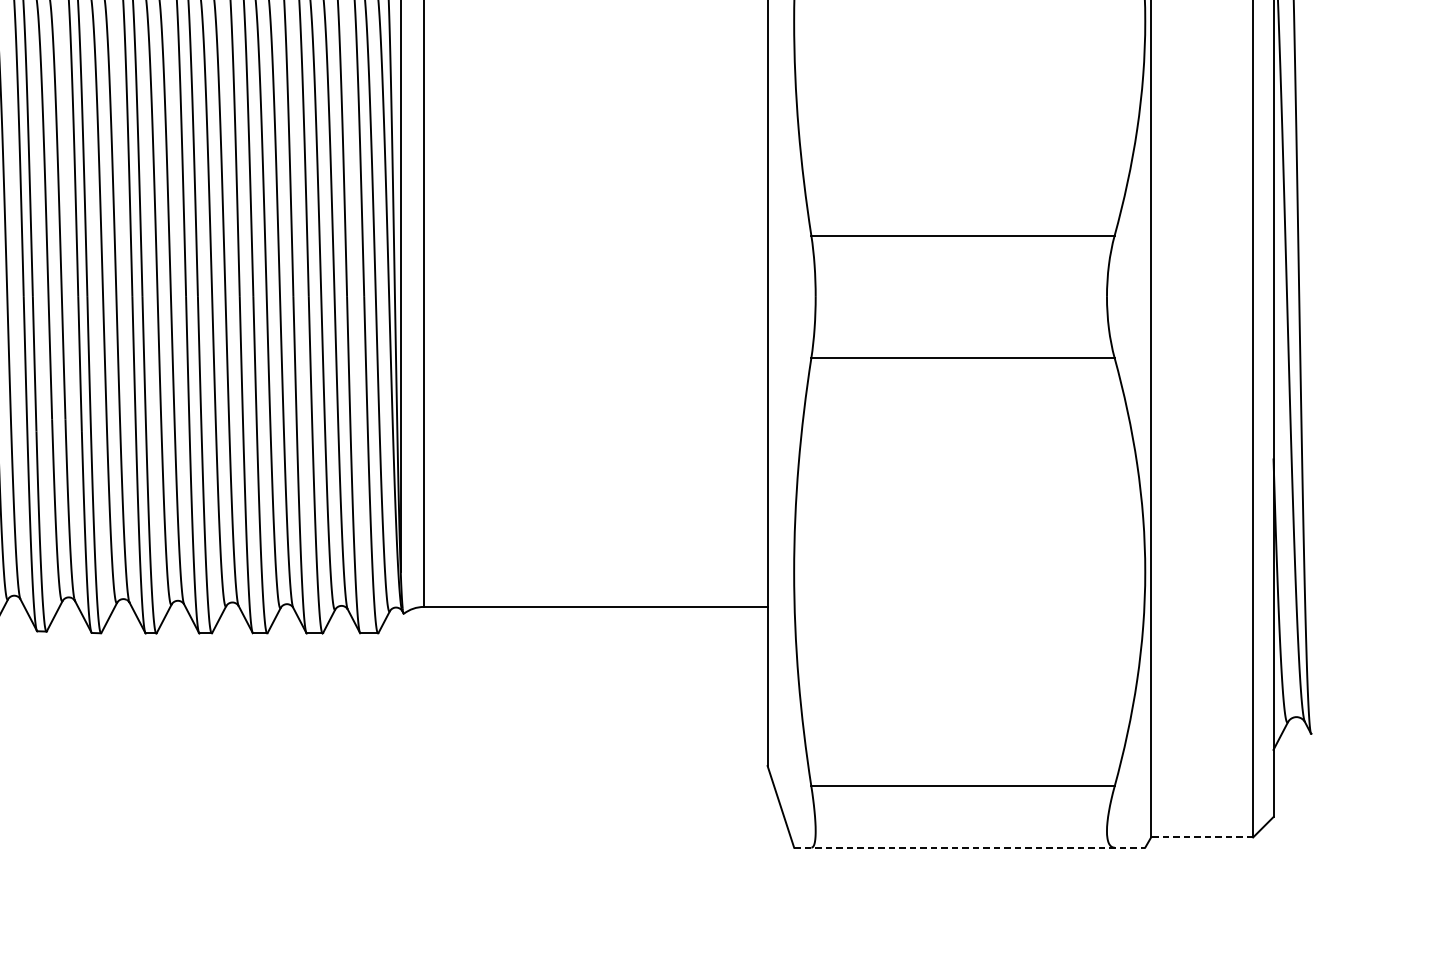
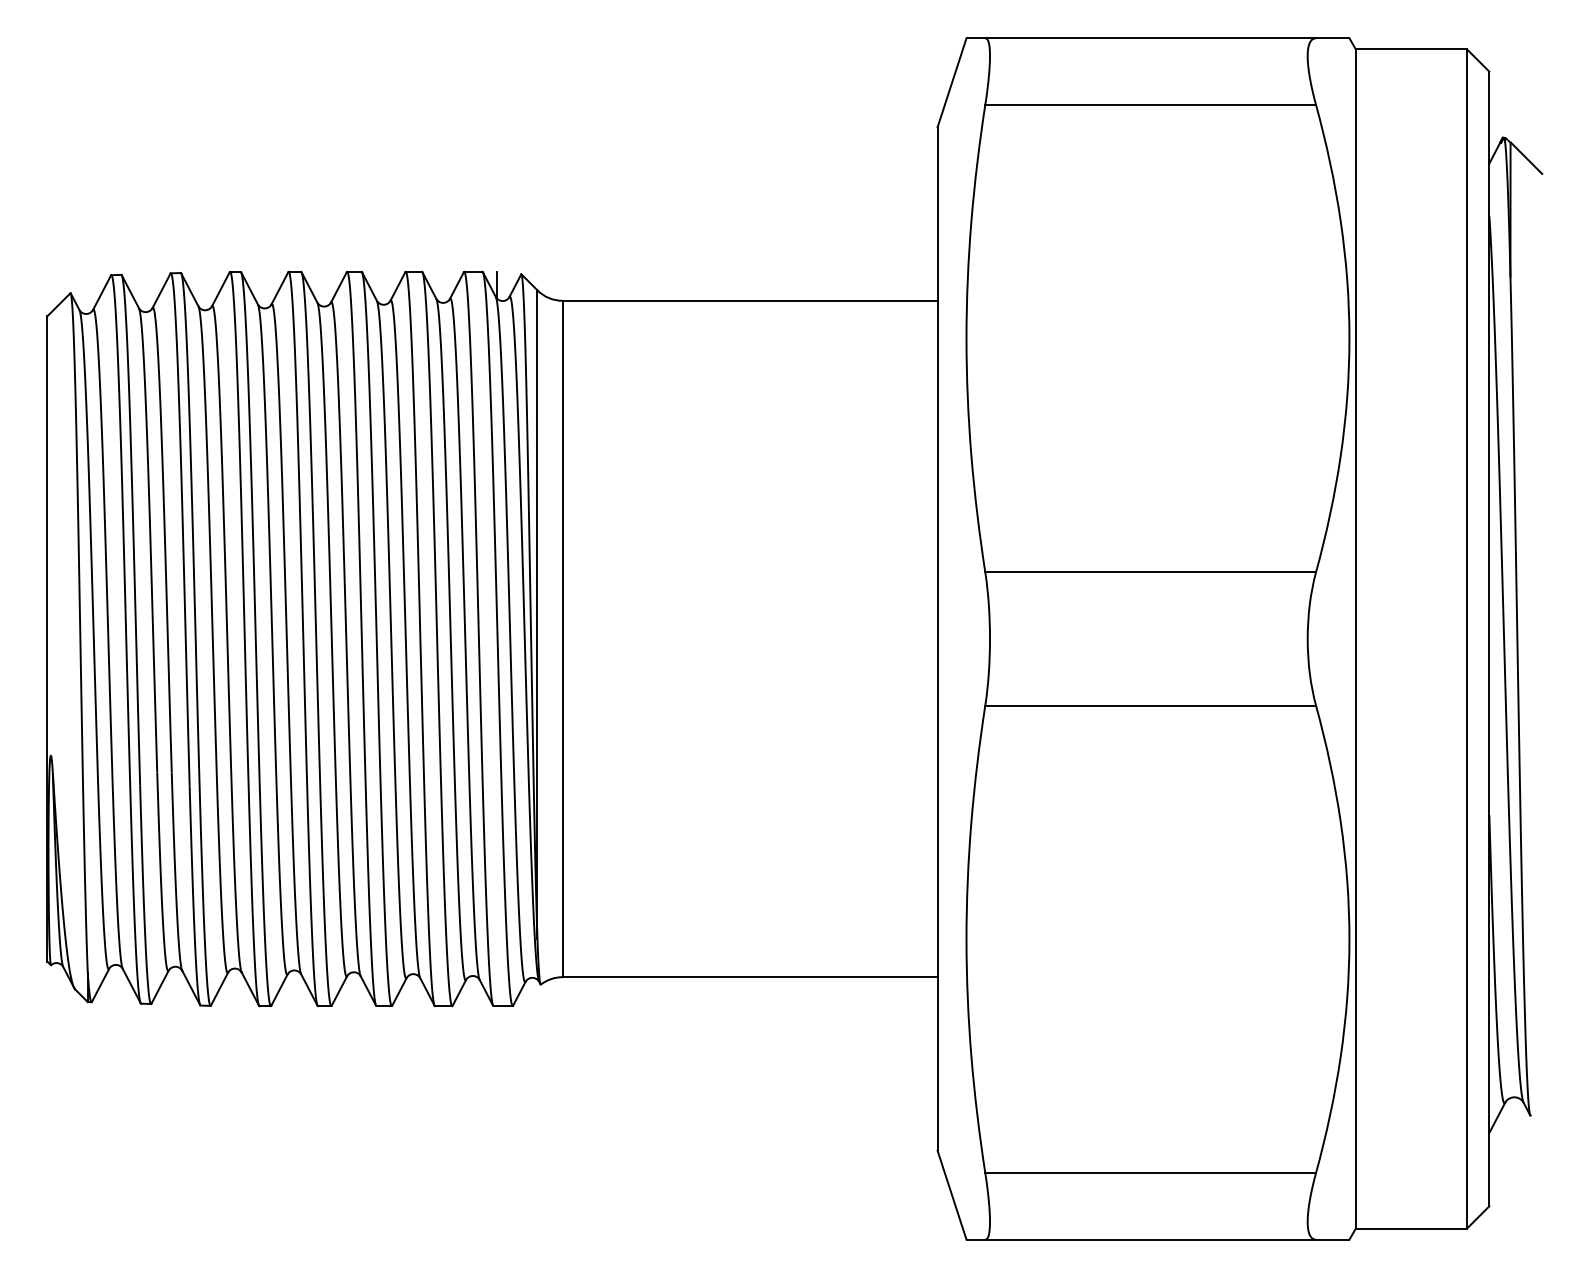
line: (1202, 837) -> (1411, 1228), dashed -> solid
line: (970, 847) -> (1158, 1239), dashed -> solid

